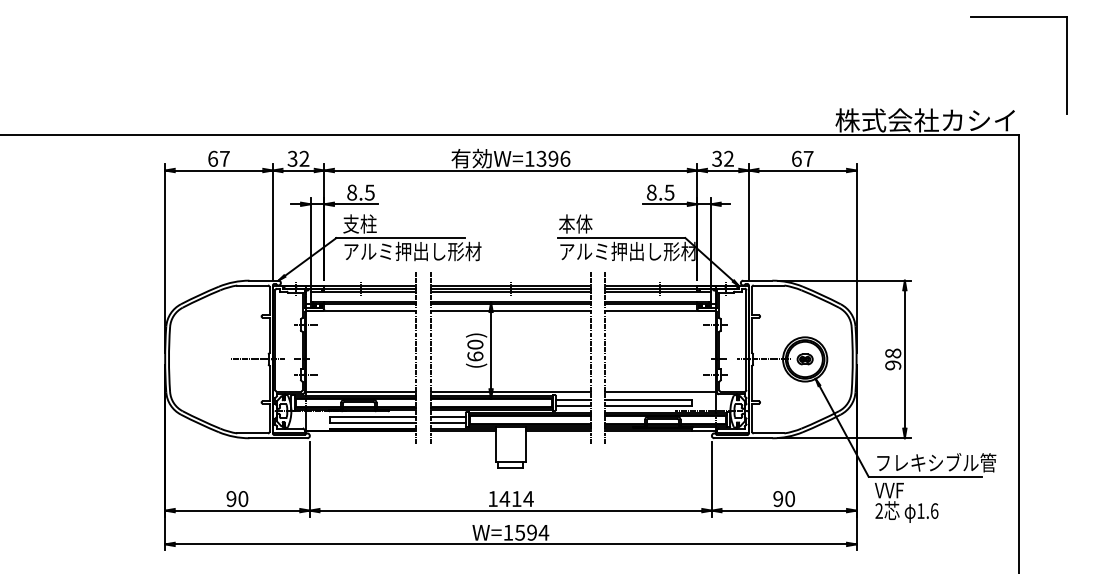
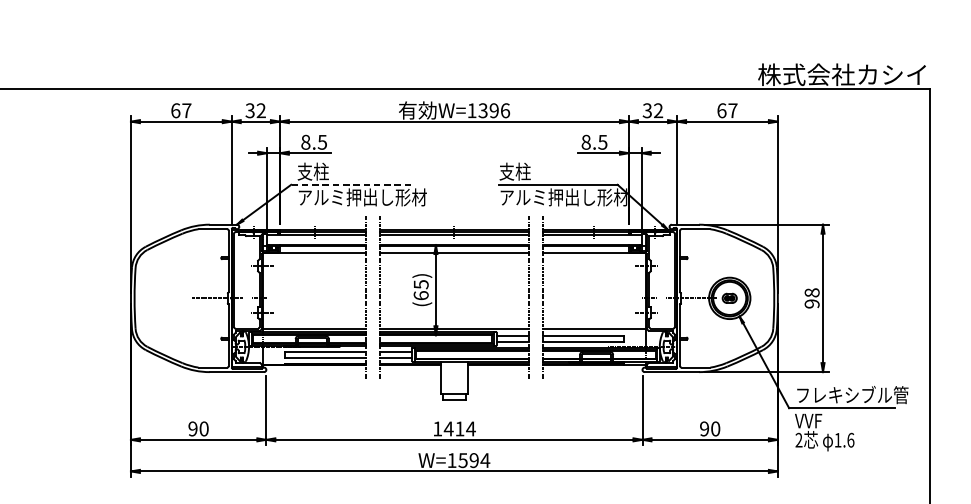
text: (575, 223) -> (514, 171), 本体 -> 支柱
line: (400, 238) -> (351, 185), solid -> dashed
text: (475, 344) -> (421, 284), (60) -> (65)

